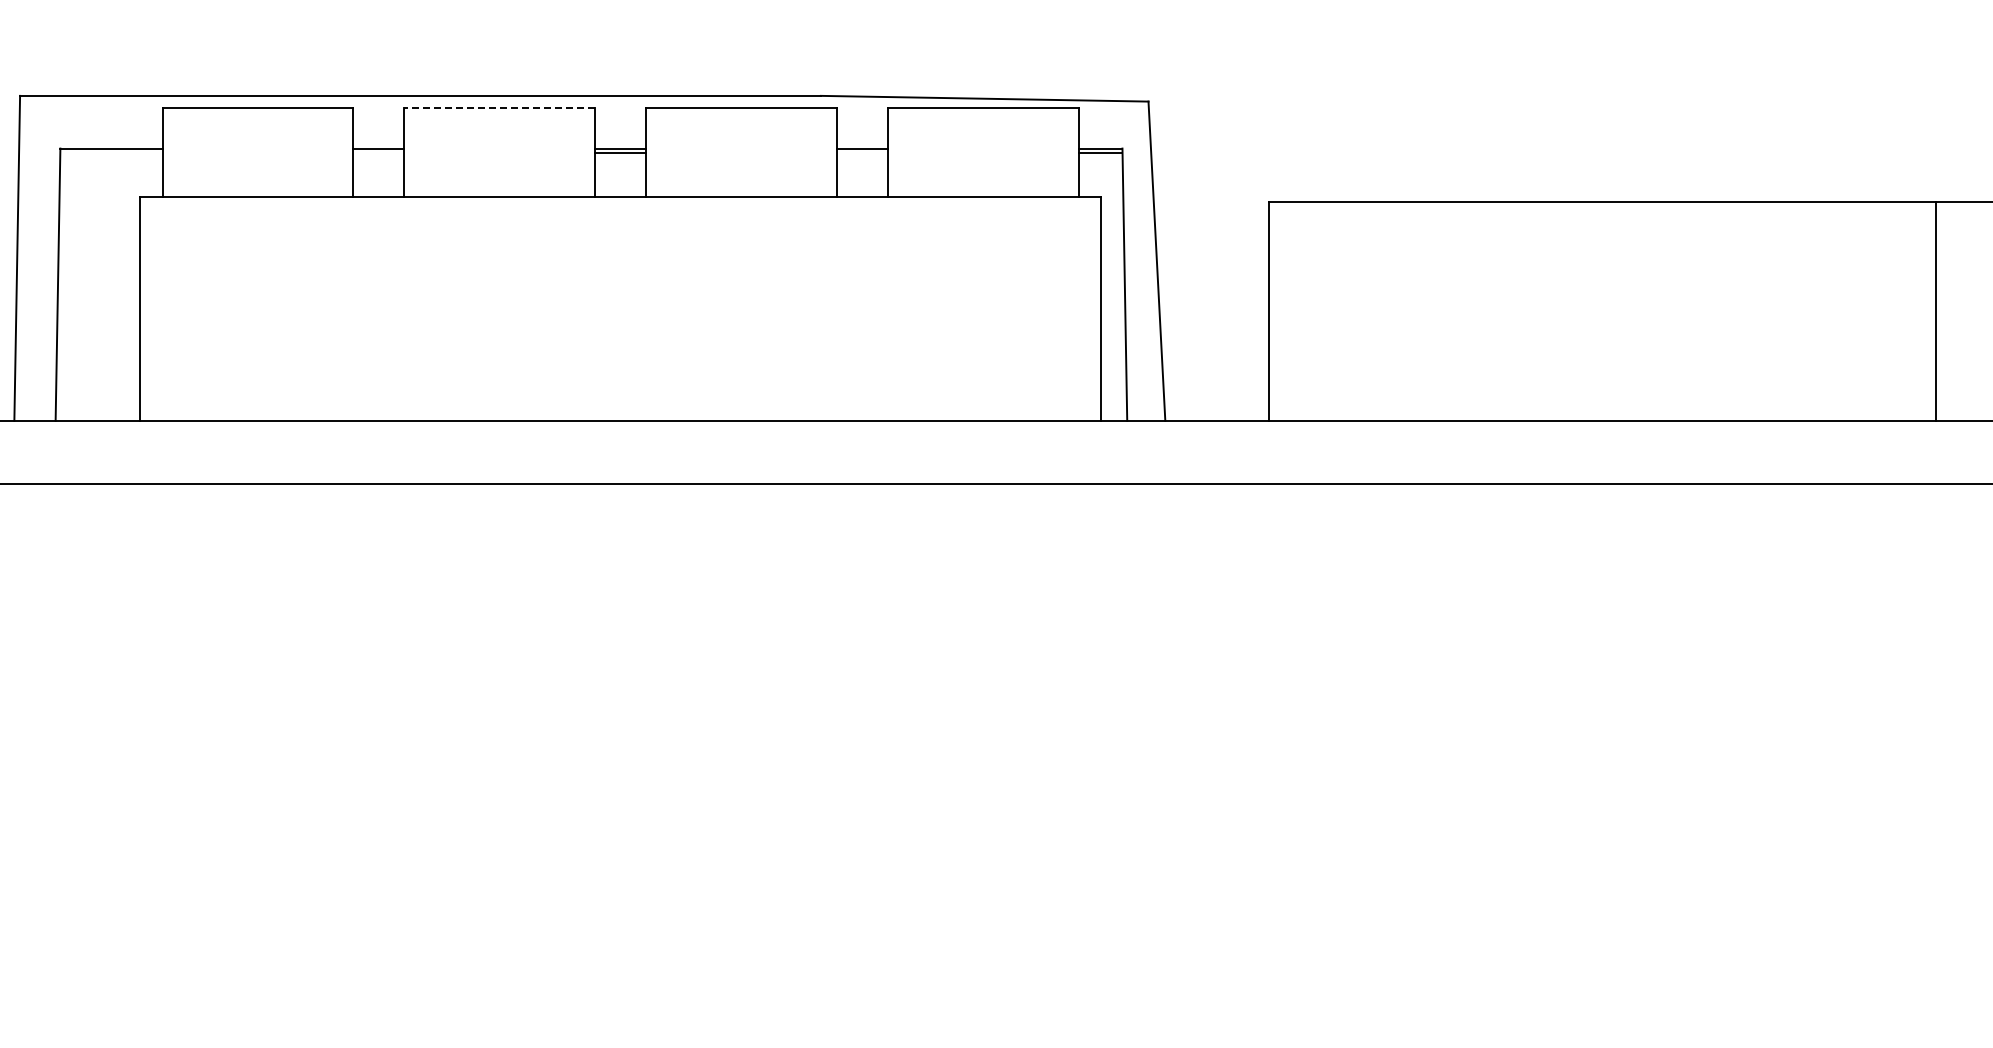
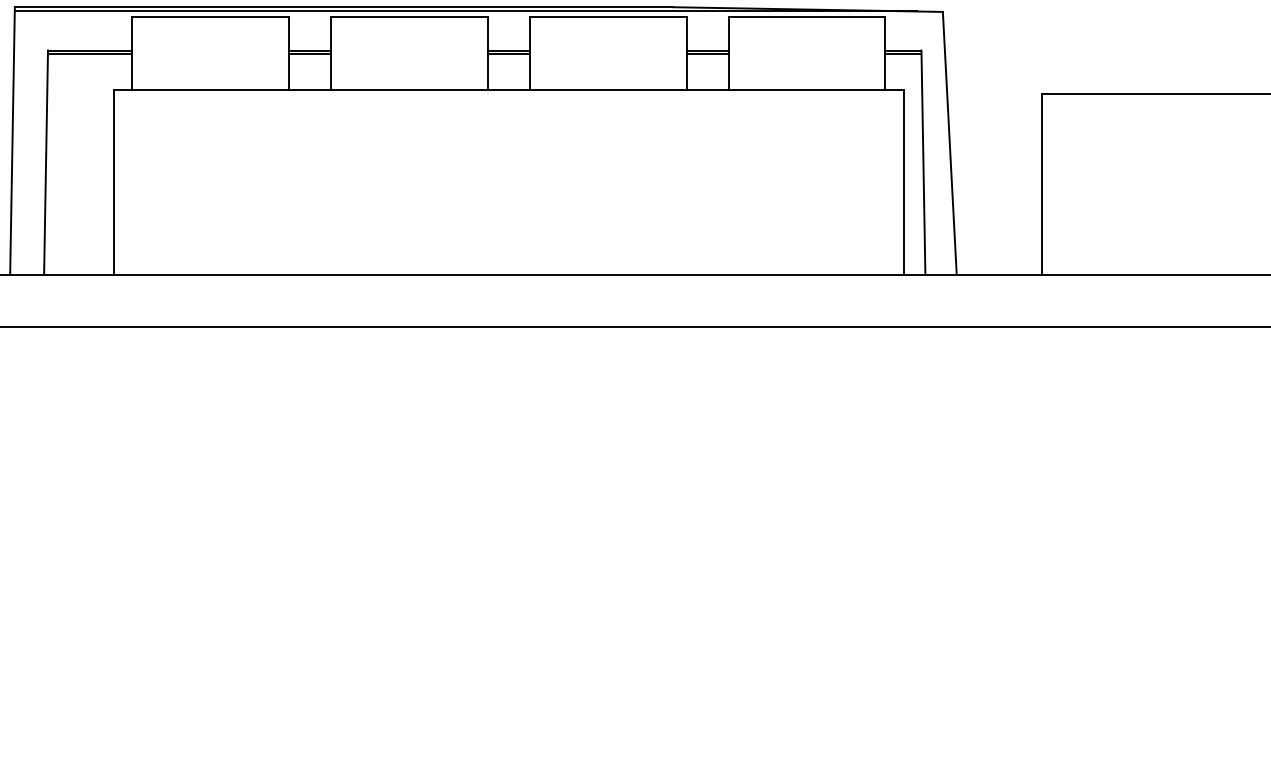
line: (568, 100) -> (465, 11), added
line: (499, 107) -> (409, 16), dashed -> solid
line: (111, 153) -> (90, 54), added
line: (378, 153) -> (309, 54), added
line: (862, 153) -> (707, 54), added

